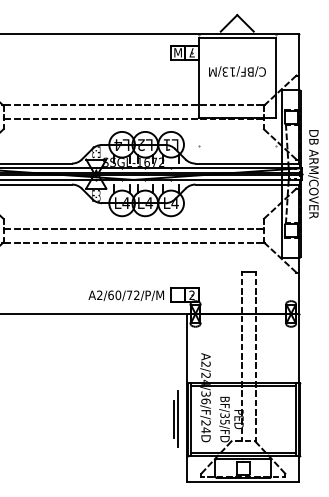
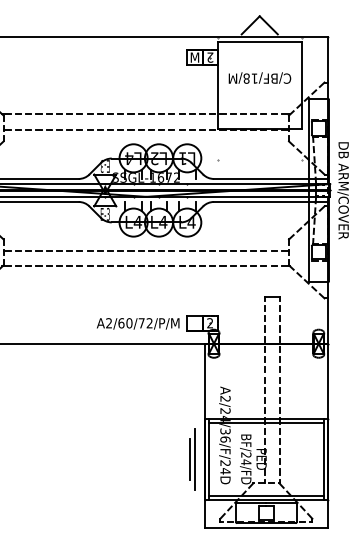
text: (192, 52) -> (210, 57), 7 -> 2
text: (225, 71) -> (246, 78), C/BF/13/M -> C/BF/18/M
text: (225, 418) -> (246, 458), BF/35/FD -> BF/24/FD

